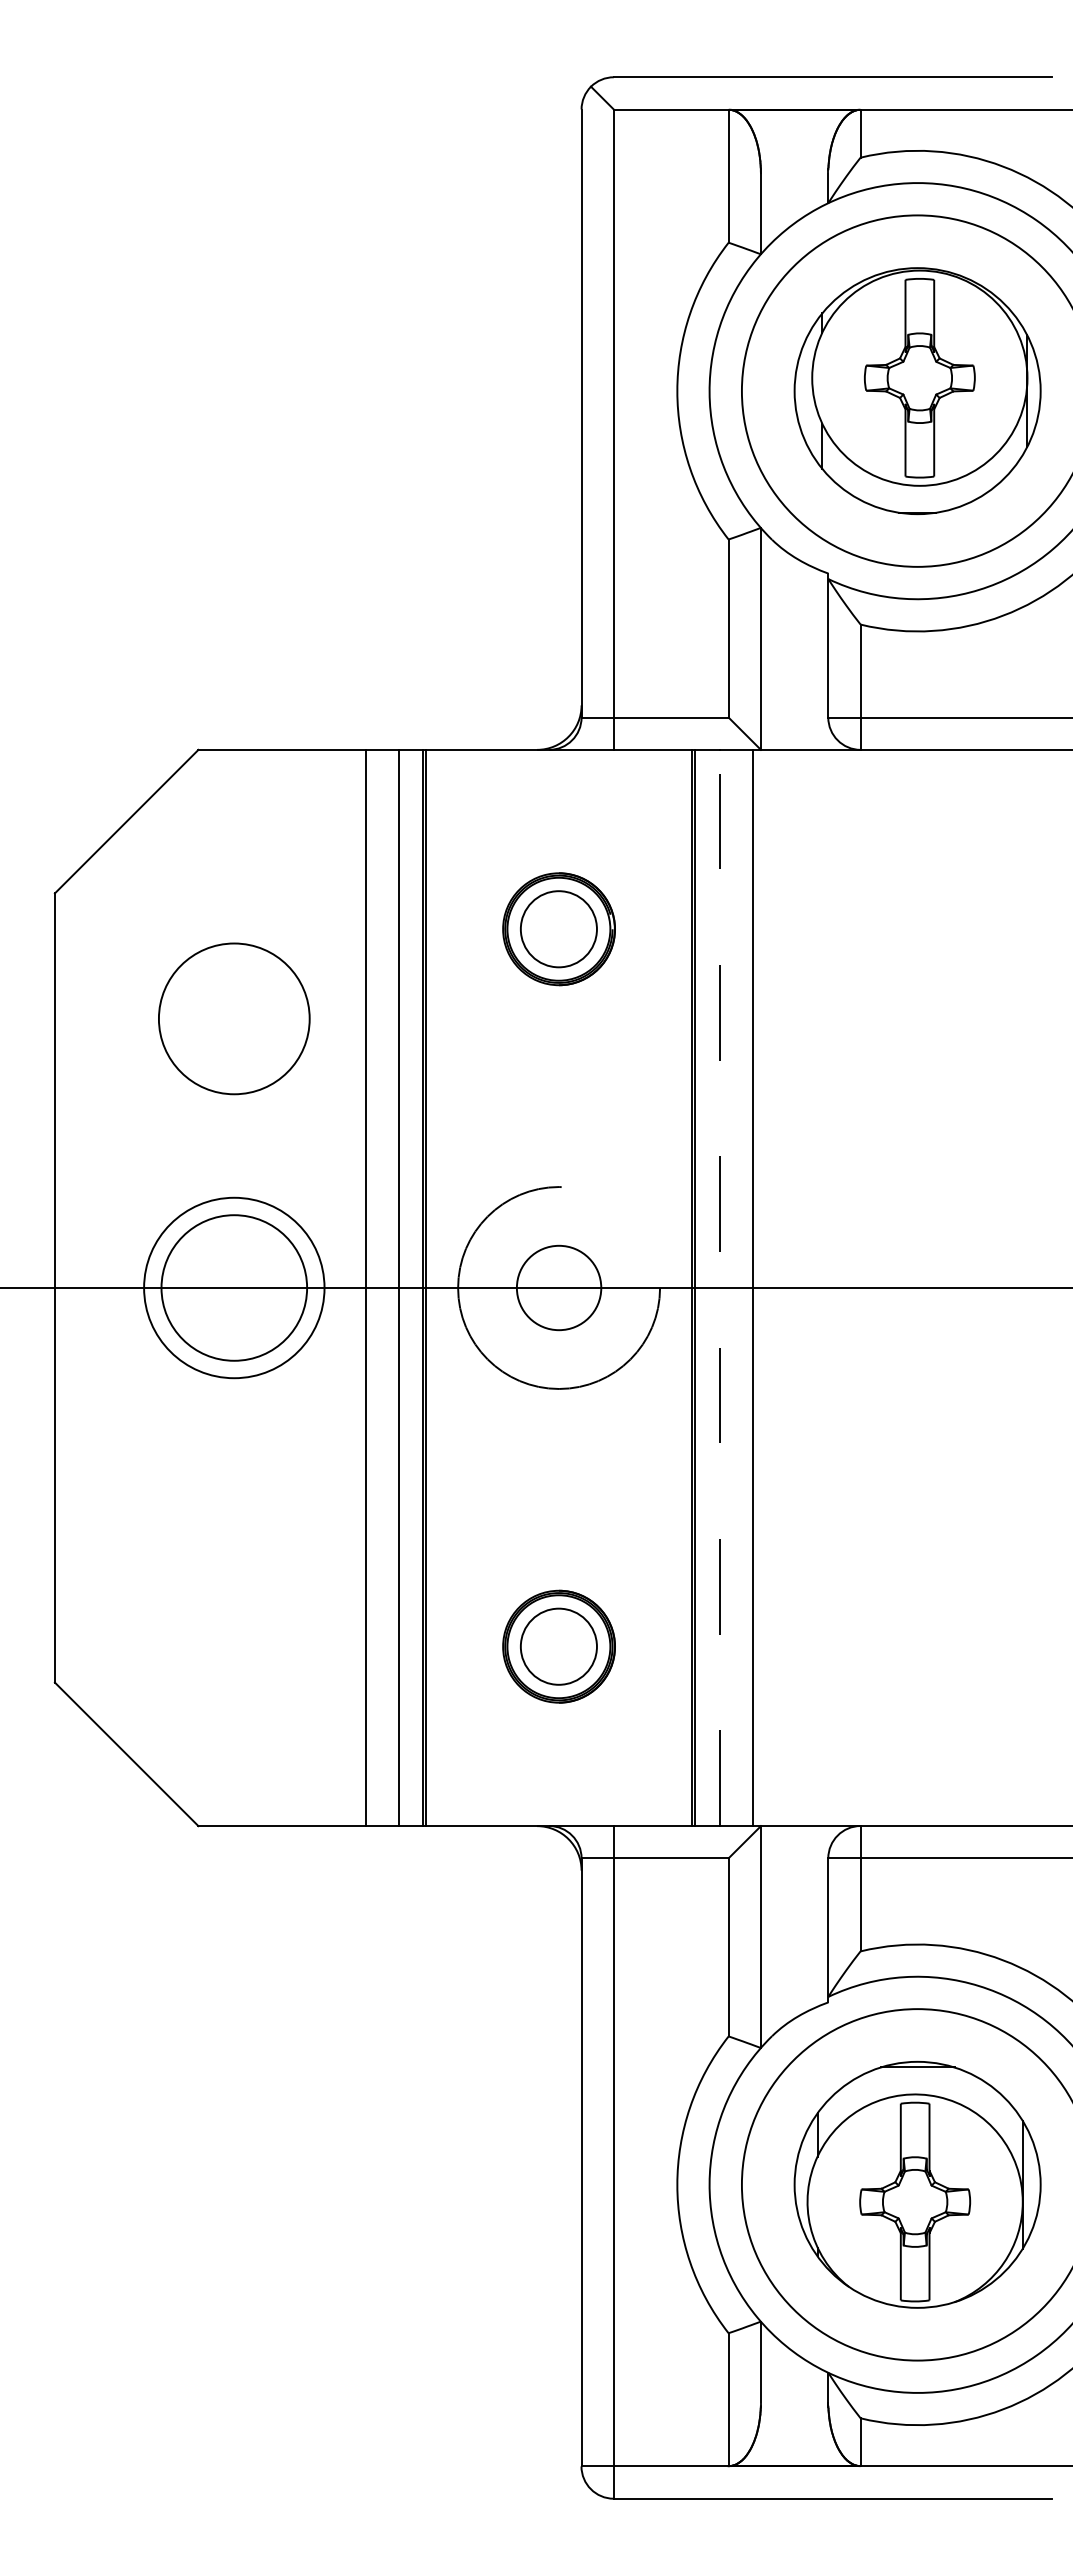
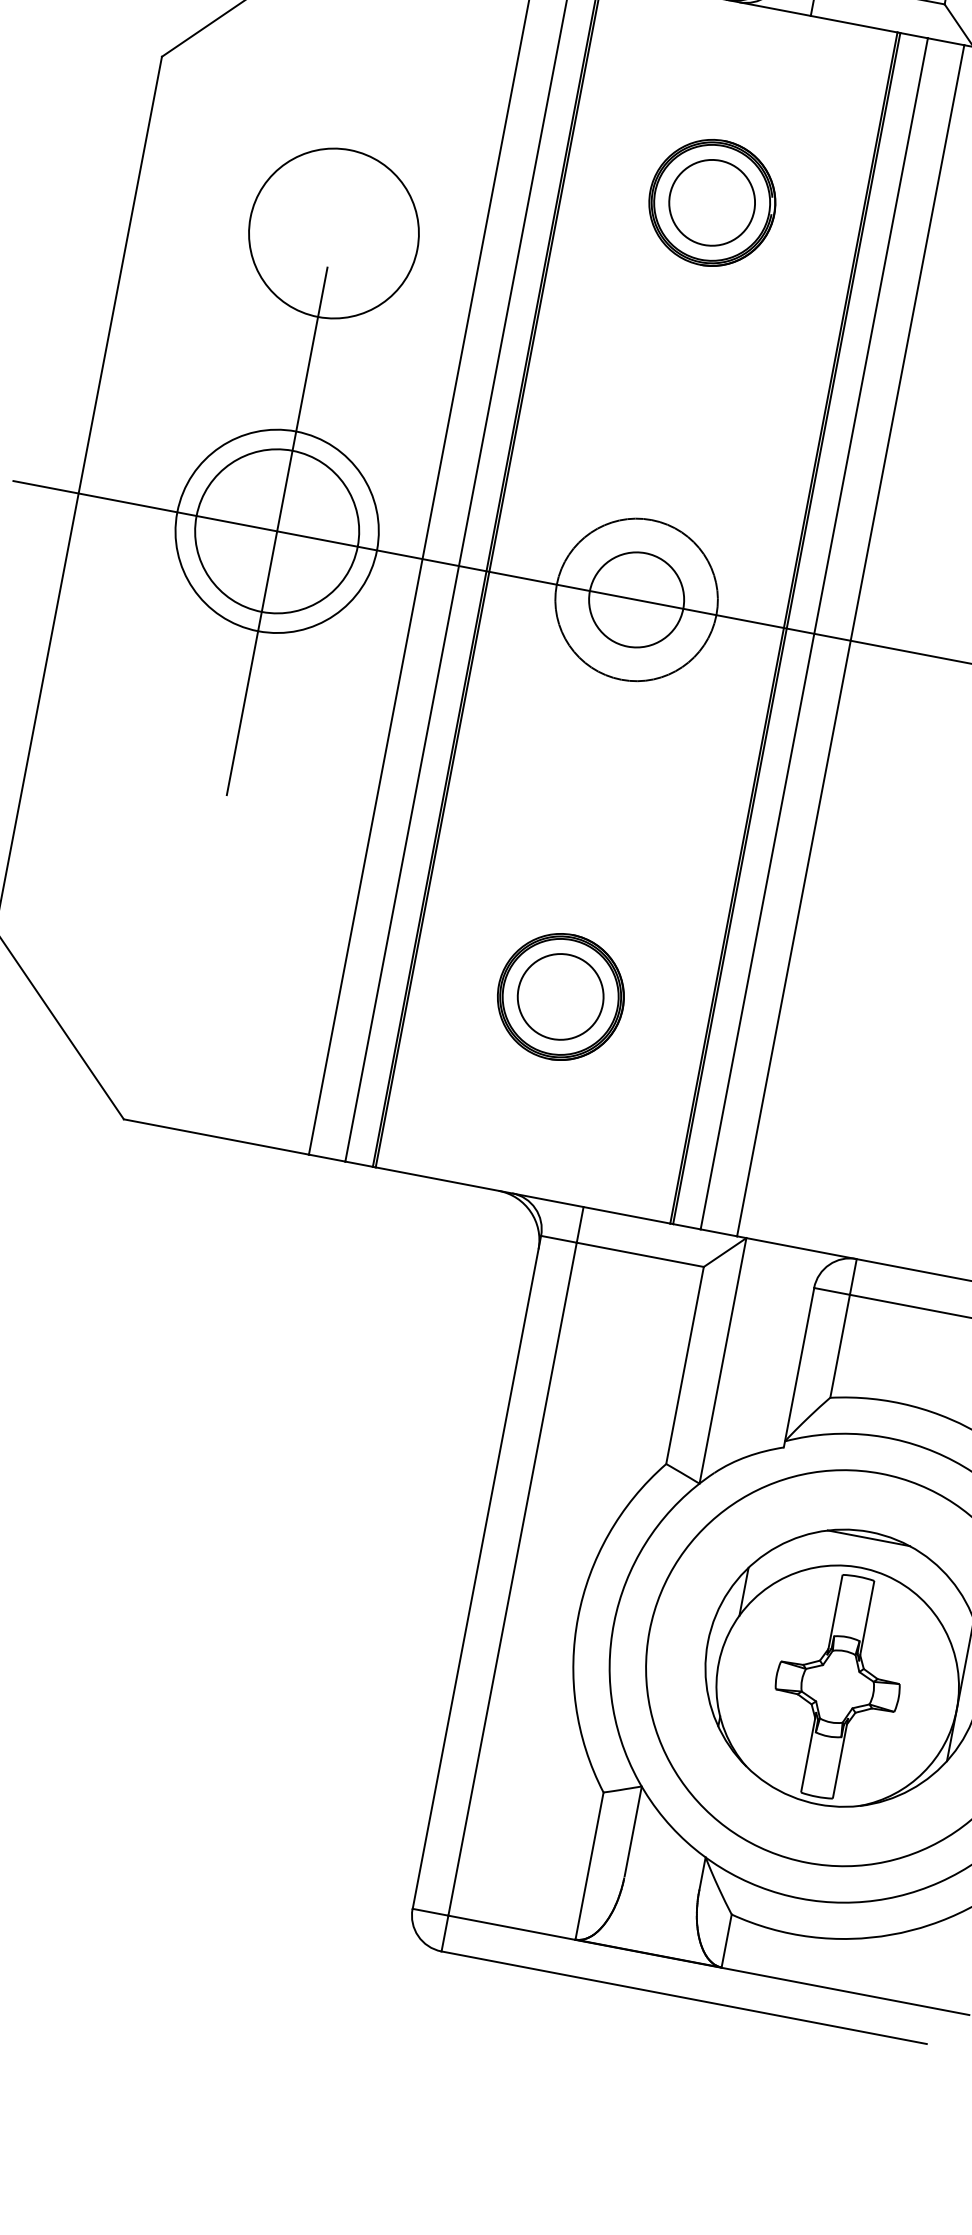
line: (234, 1287) -> (277, 530), added
circle: (558, 1287) -> (636, 599), size x0.71
line: (719, 1287) -> (814, 633), dashed -> solid

